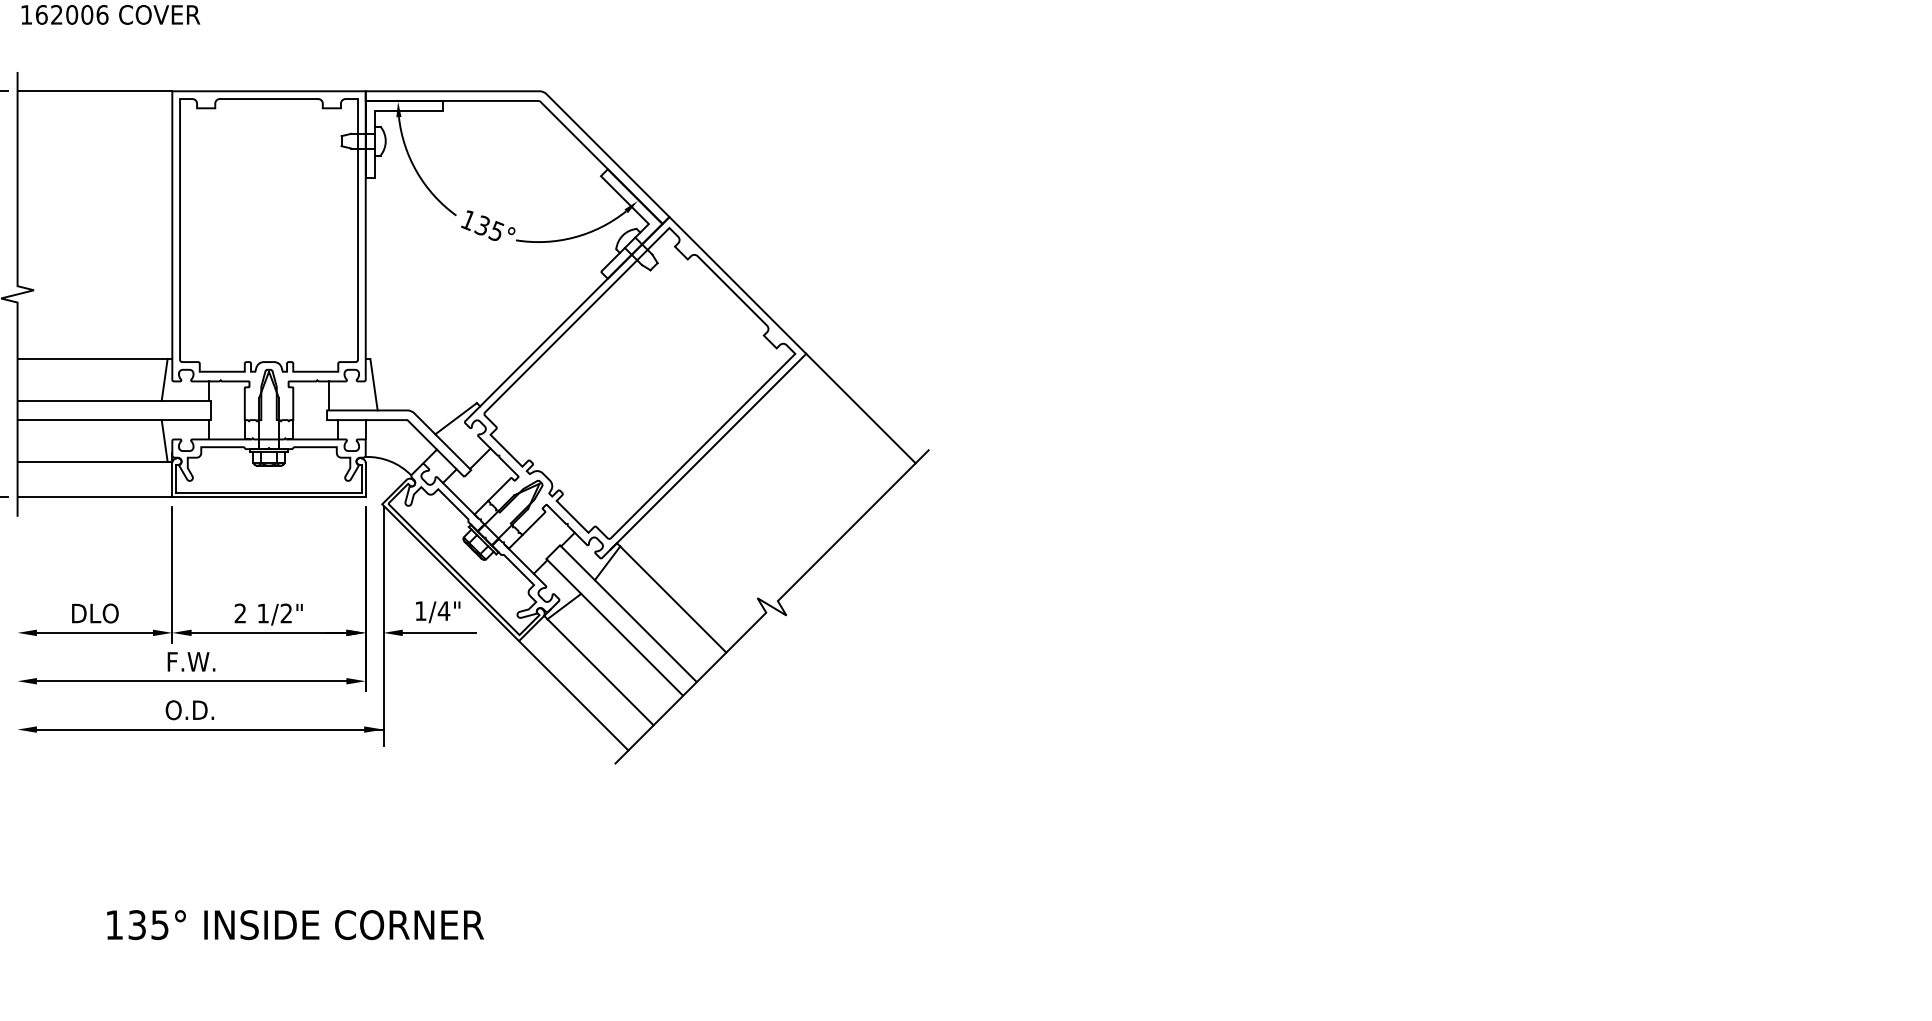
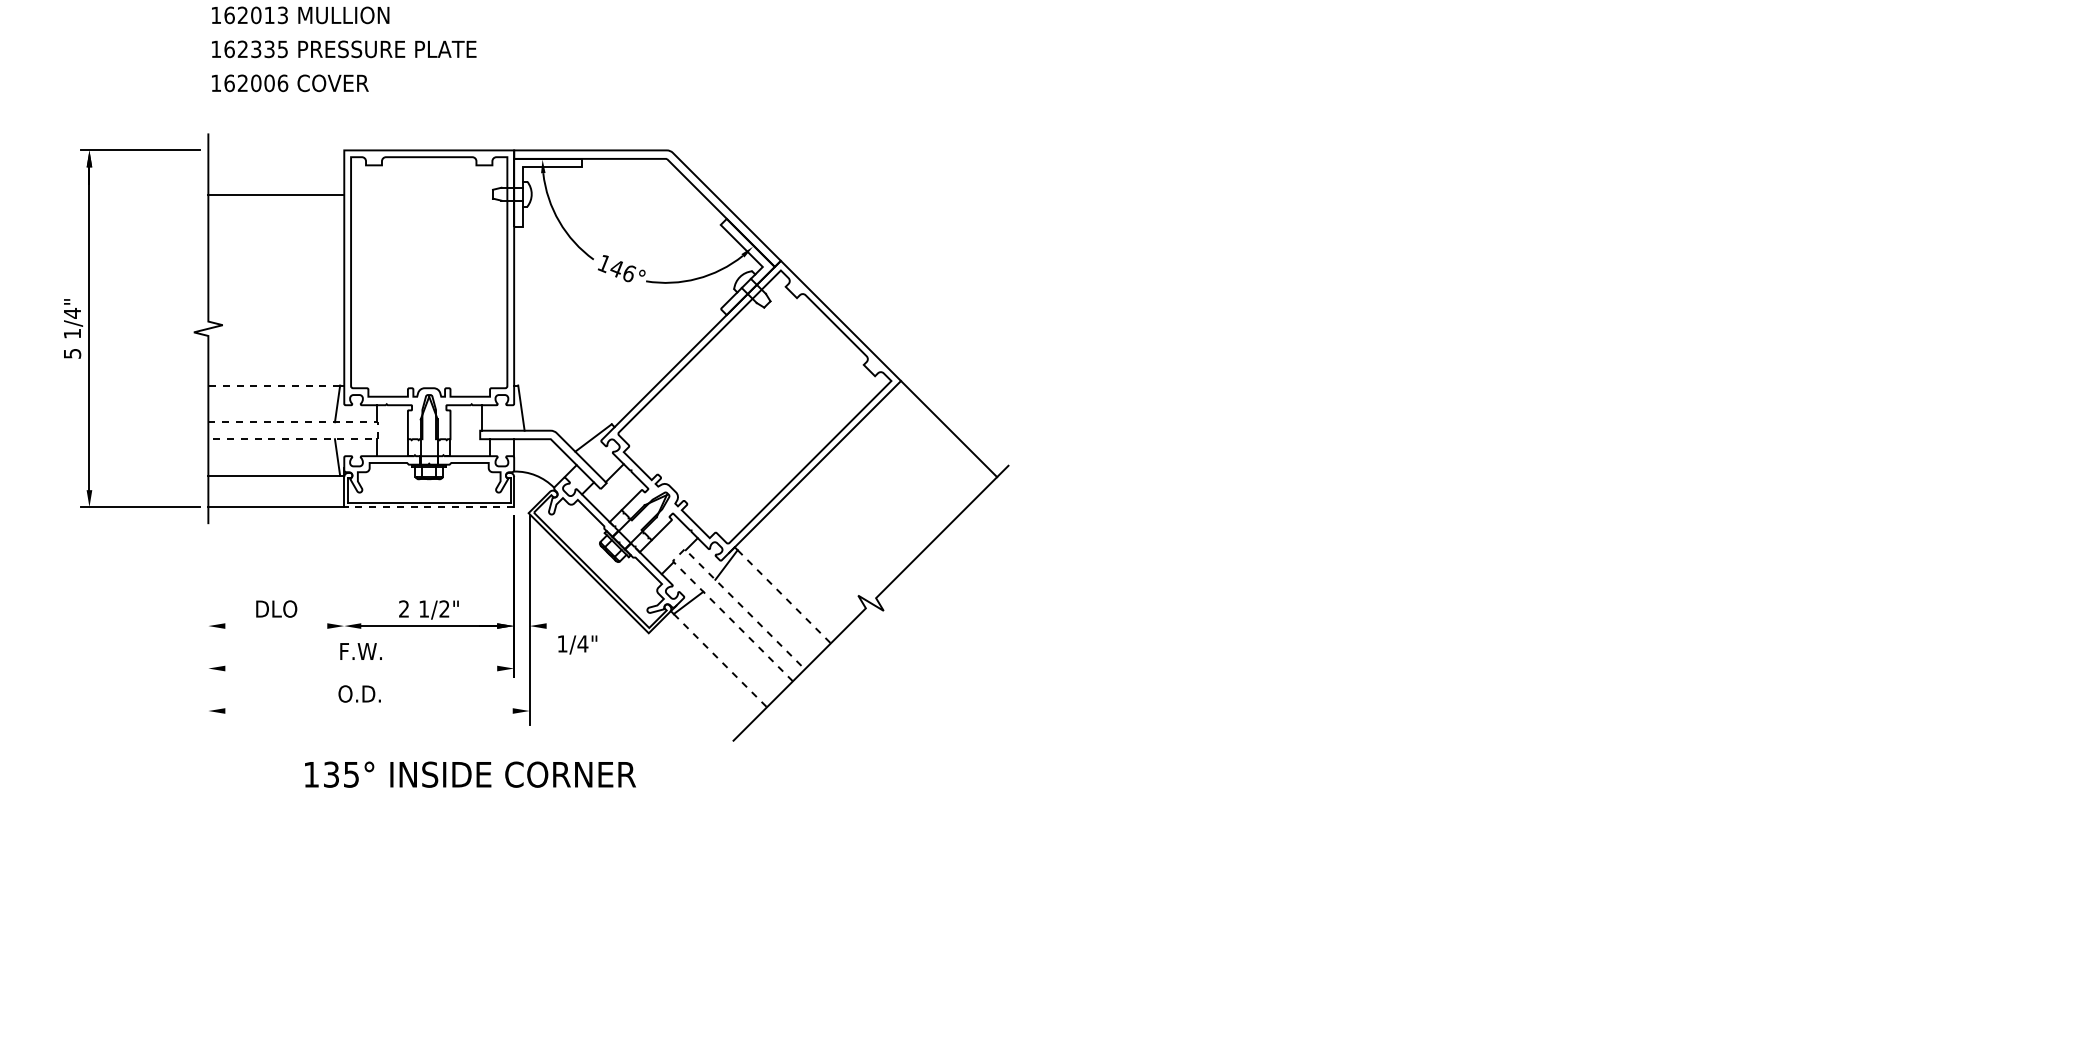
line: (95, 91) -> (276, 195), moved
text: (489, 228) -> (622, 270), 135° -> 146°
line: (92, 358) -> (274, 385), solid -> dashed
line: (211, 411) -> (378, 431), solid -> dashed
line: (269, 497) -> (429, 507), solid -> dashed
line: (554, 551) -> (679, 554), solid -> dashed
line: (172, 574) -> (344, 574), removed
line: (673, 599) -> (784, 596), solid -> dashed
text: (437, 611) -> (577, 644), moved
line: (95, 633) -> (276, 626), removed
line: (439, 633) -> (578, 626), removed
line: (600, 672) -> (720, 660), solid -> dashed
line: (191, 681) -> (361, 668), removed
line: (573, 695) -> (696, 681), removed
line: (210, 730) -> (377, 711), removed
text: (295, 924) -> (470, 774), moved

